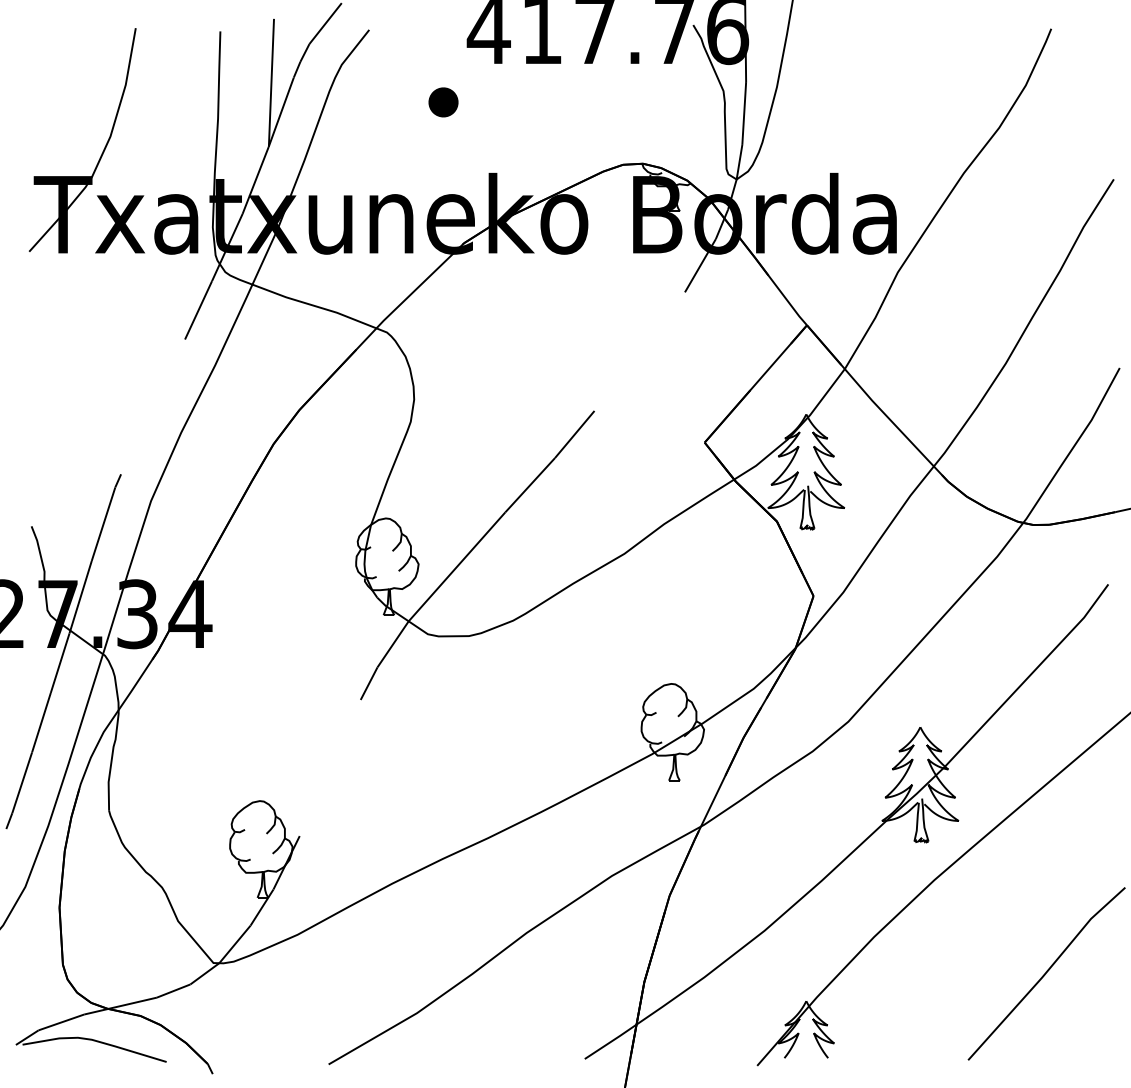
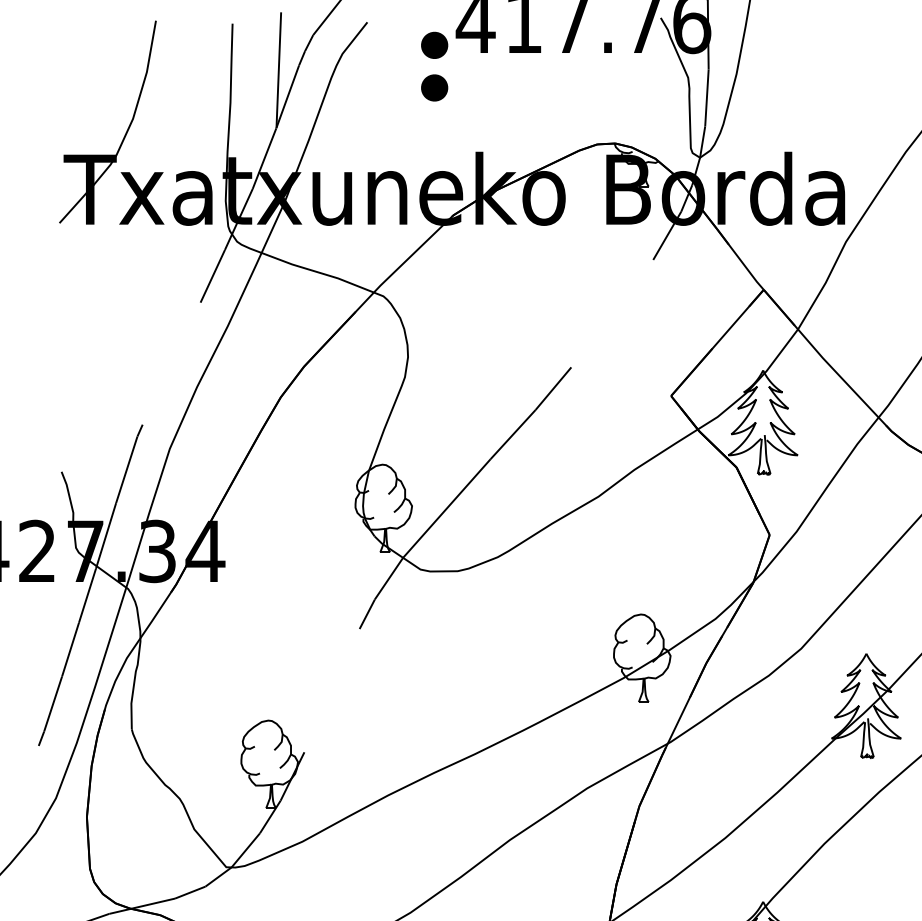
part: (443, 55) -> (434, 45), added

